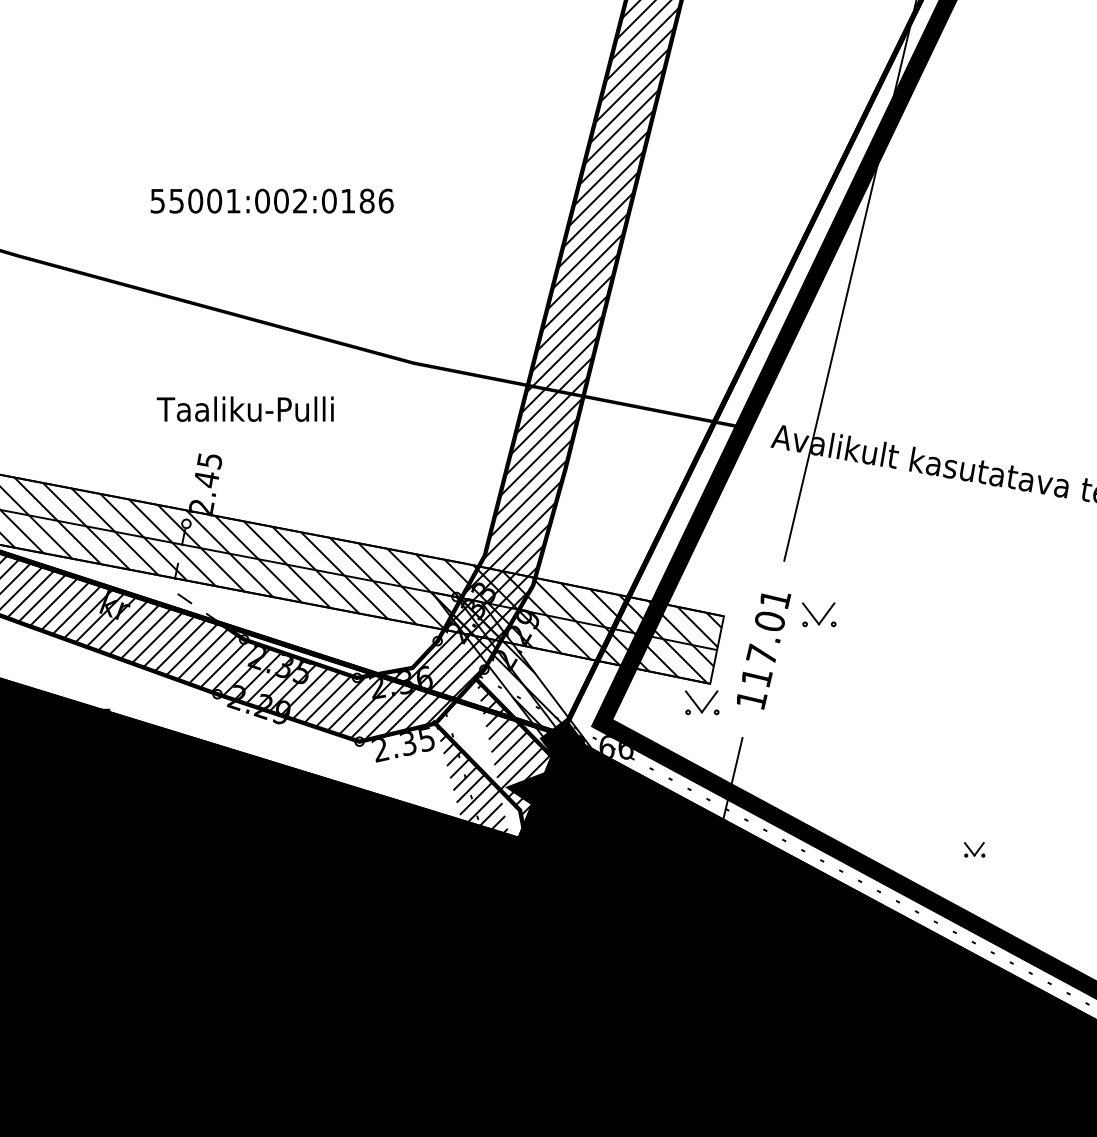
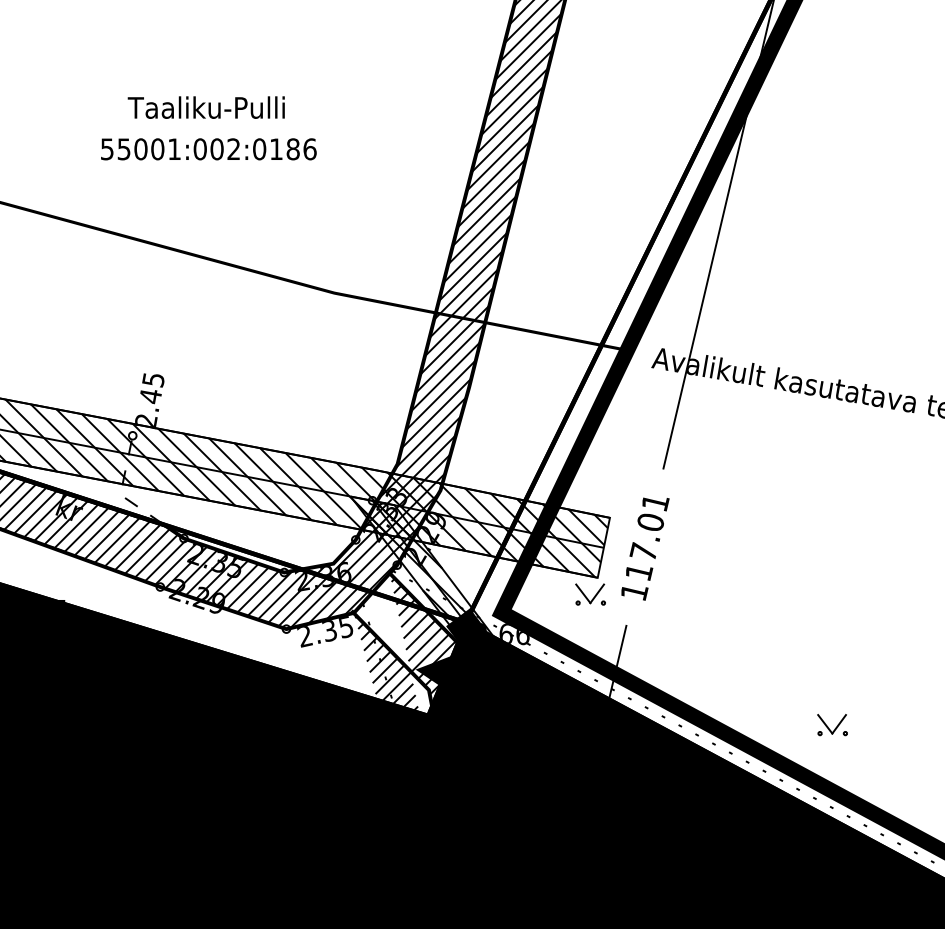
text: (244, 408) -> (205, 107), moved
part: (818, 614) -> (693, 516), removed
part: (974, 849) -> (832, 724), size x1.67

